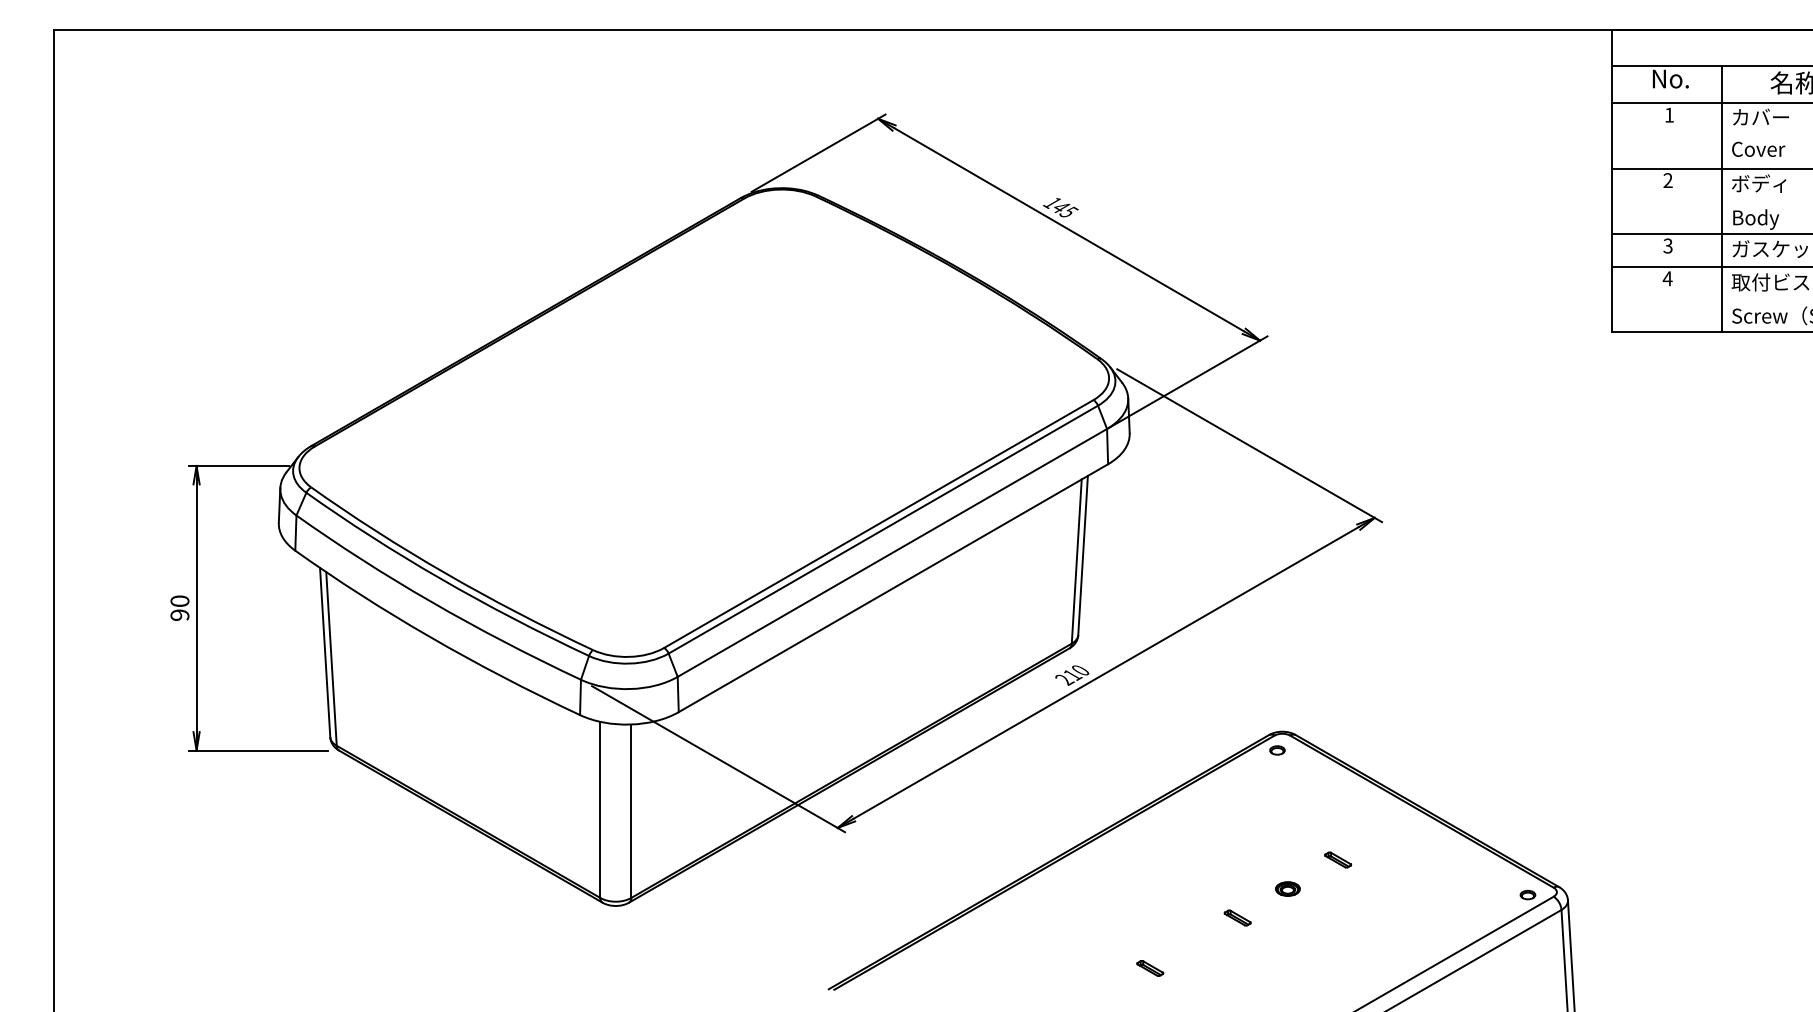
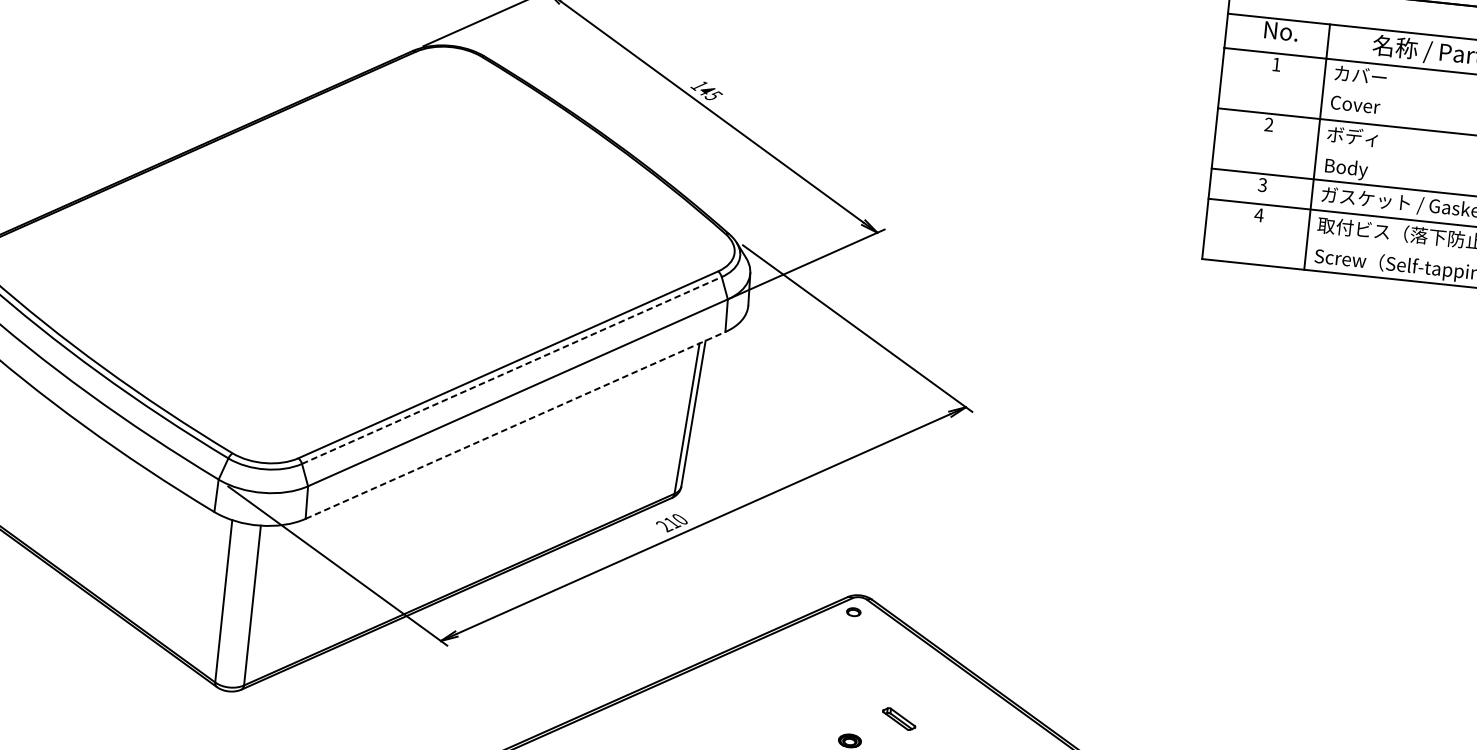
line: (883, 529) -> (512, 370), solid -> dashed
line: (893, 588) -> (515, 425), solid -> dashed
part: (1337, 859) -> (898, 718), size x1.4

